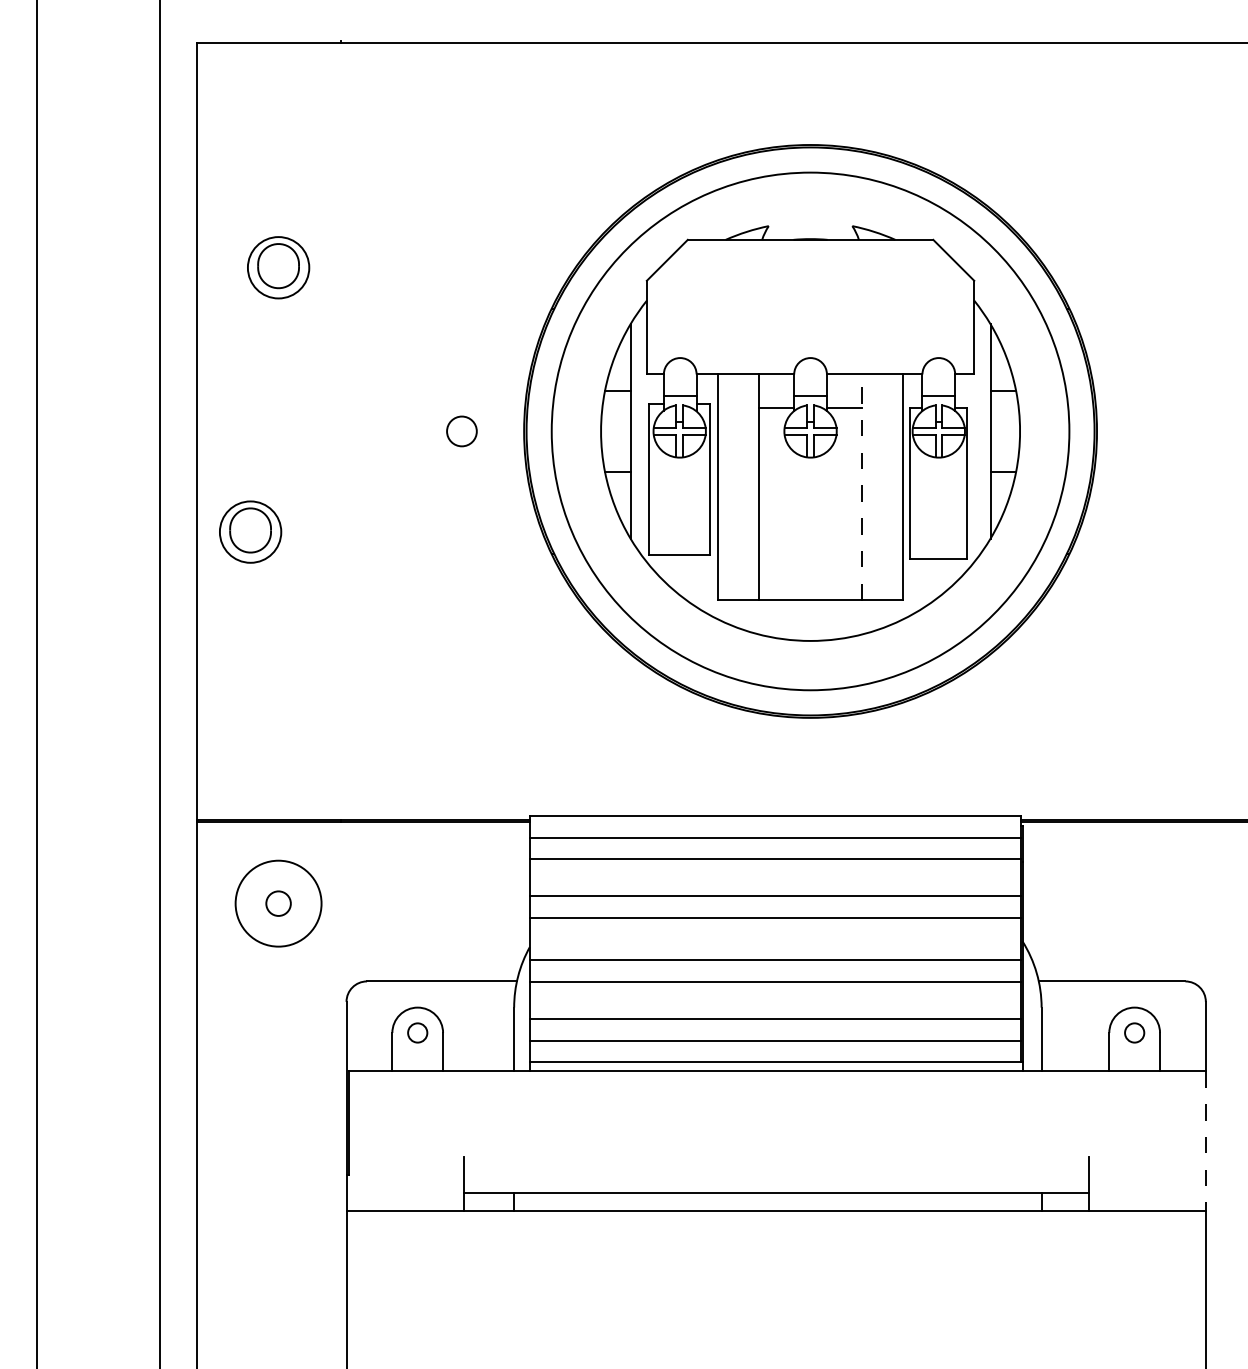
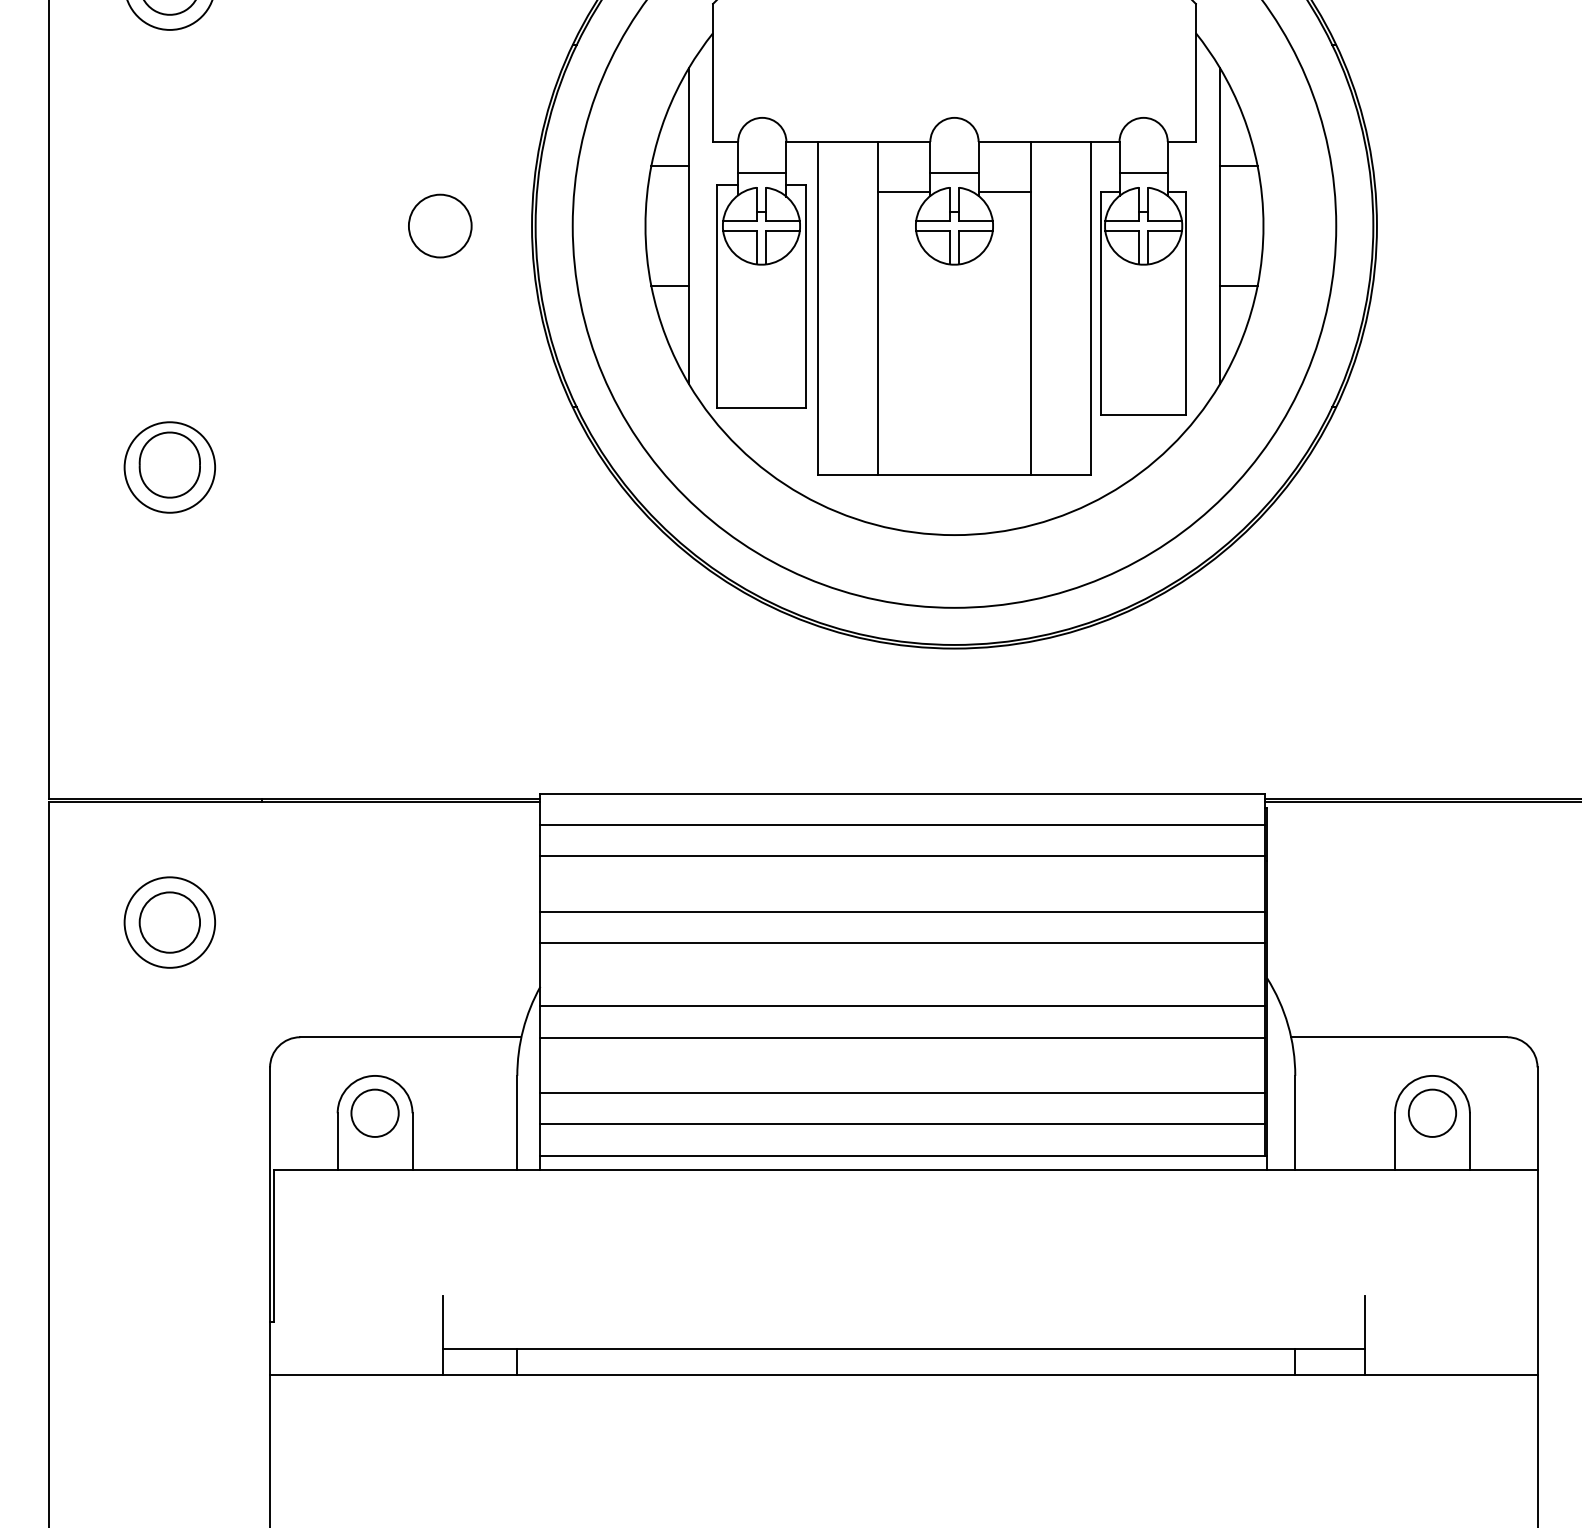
circle: (461, 431) -> (439, 226), size x1.43
line: (862, 487) -> (1031, 308), dashed -> solid
part: (250, 531) -> (169, 466), moved
circle: (278, 903) -> (169, 922), size x0.71
circle: (278, 903) -> (169, 922), size x1.67
circle: (417, 1032) -> (374, 1112), size x1.67
circle: (1134, 1032) -> (1432, 1112), size x1.67
line: (1205, 1141) -> (1536, 1273), dashed -> solid

